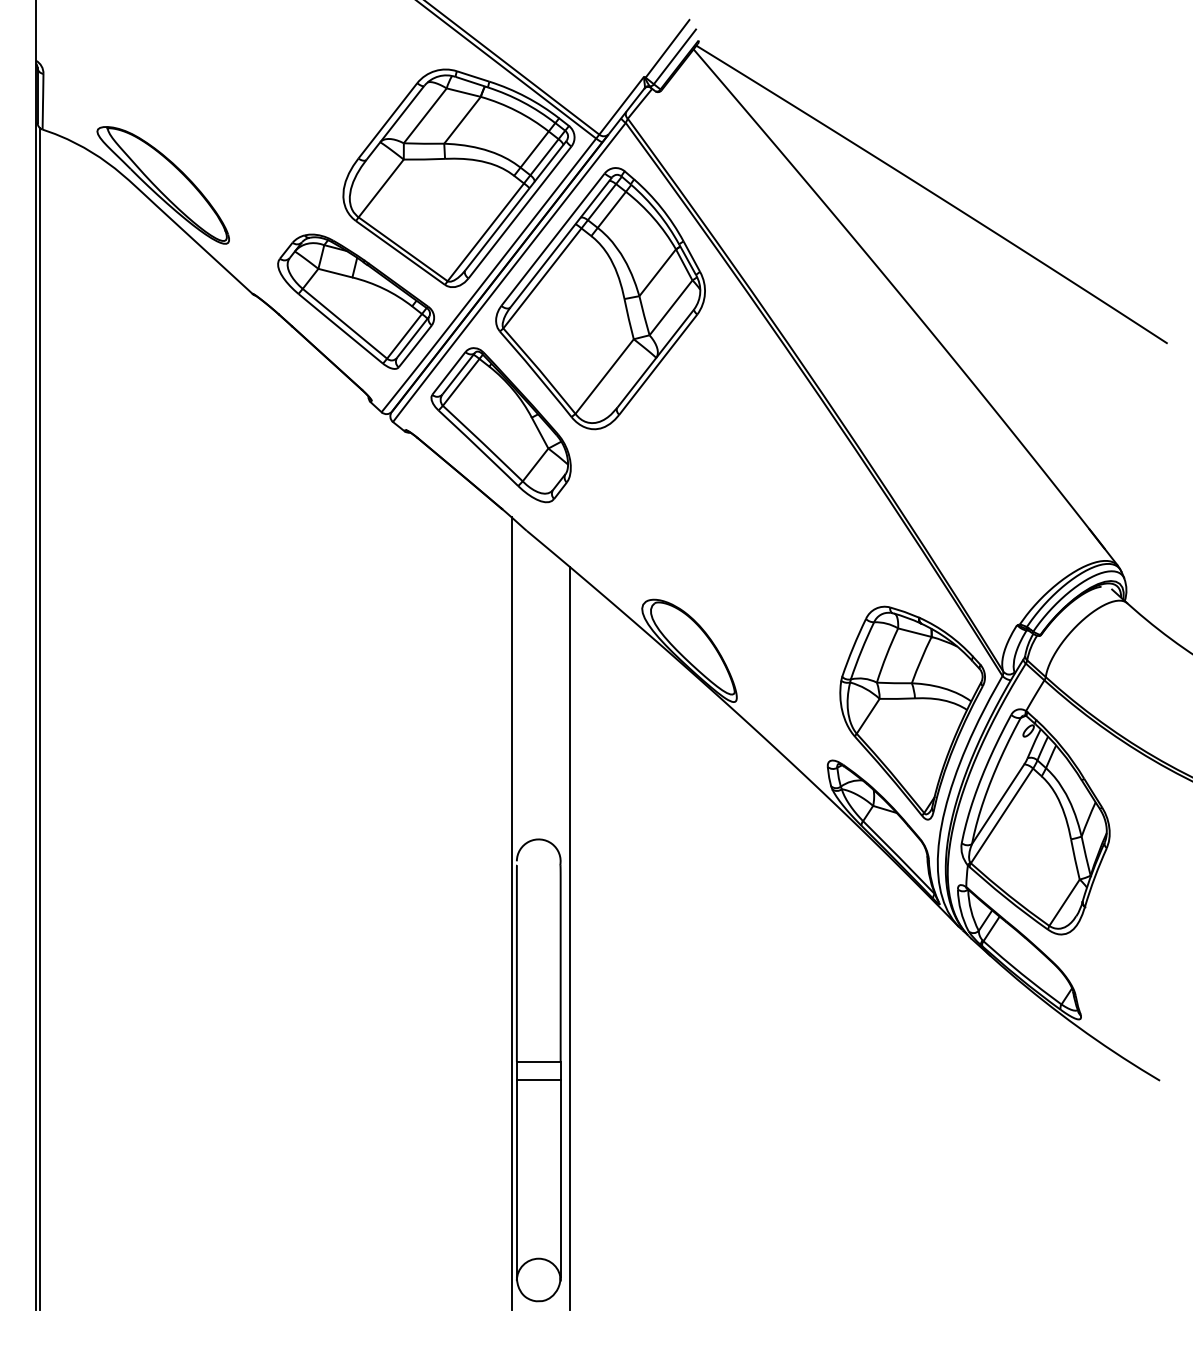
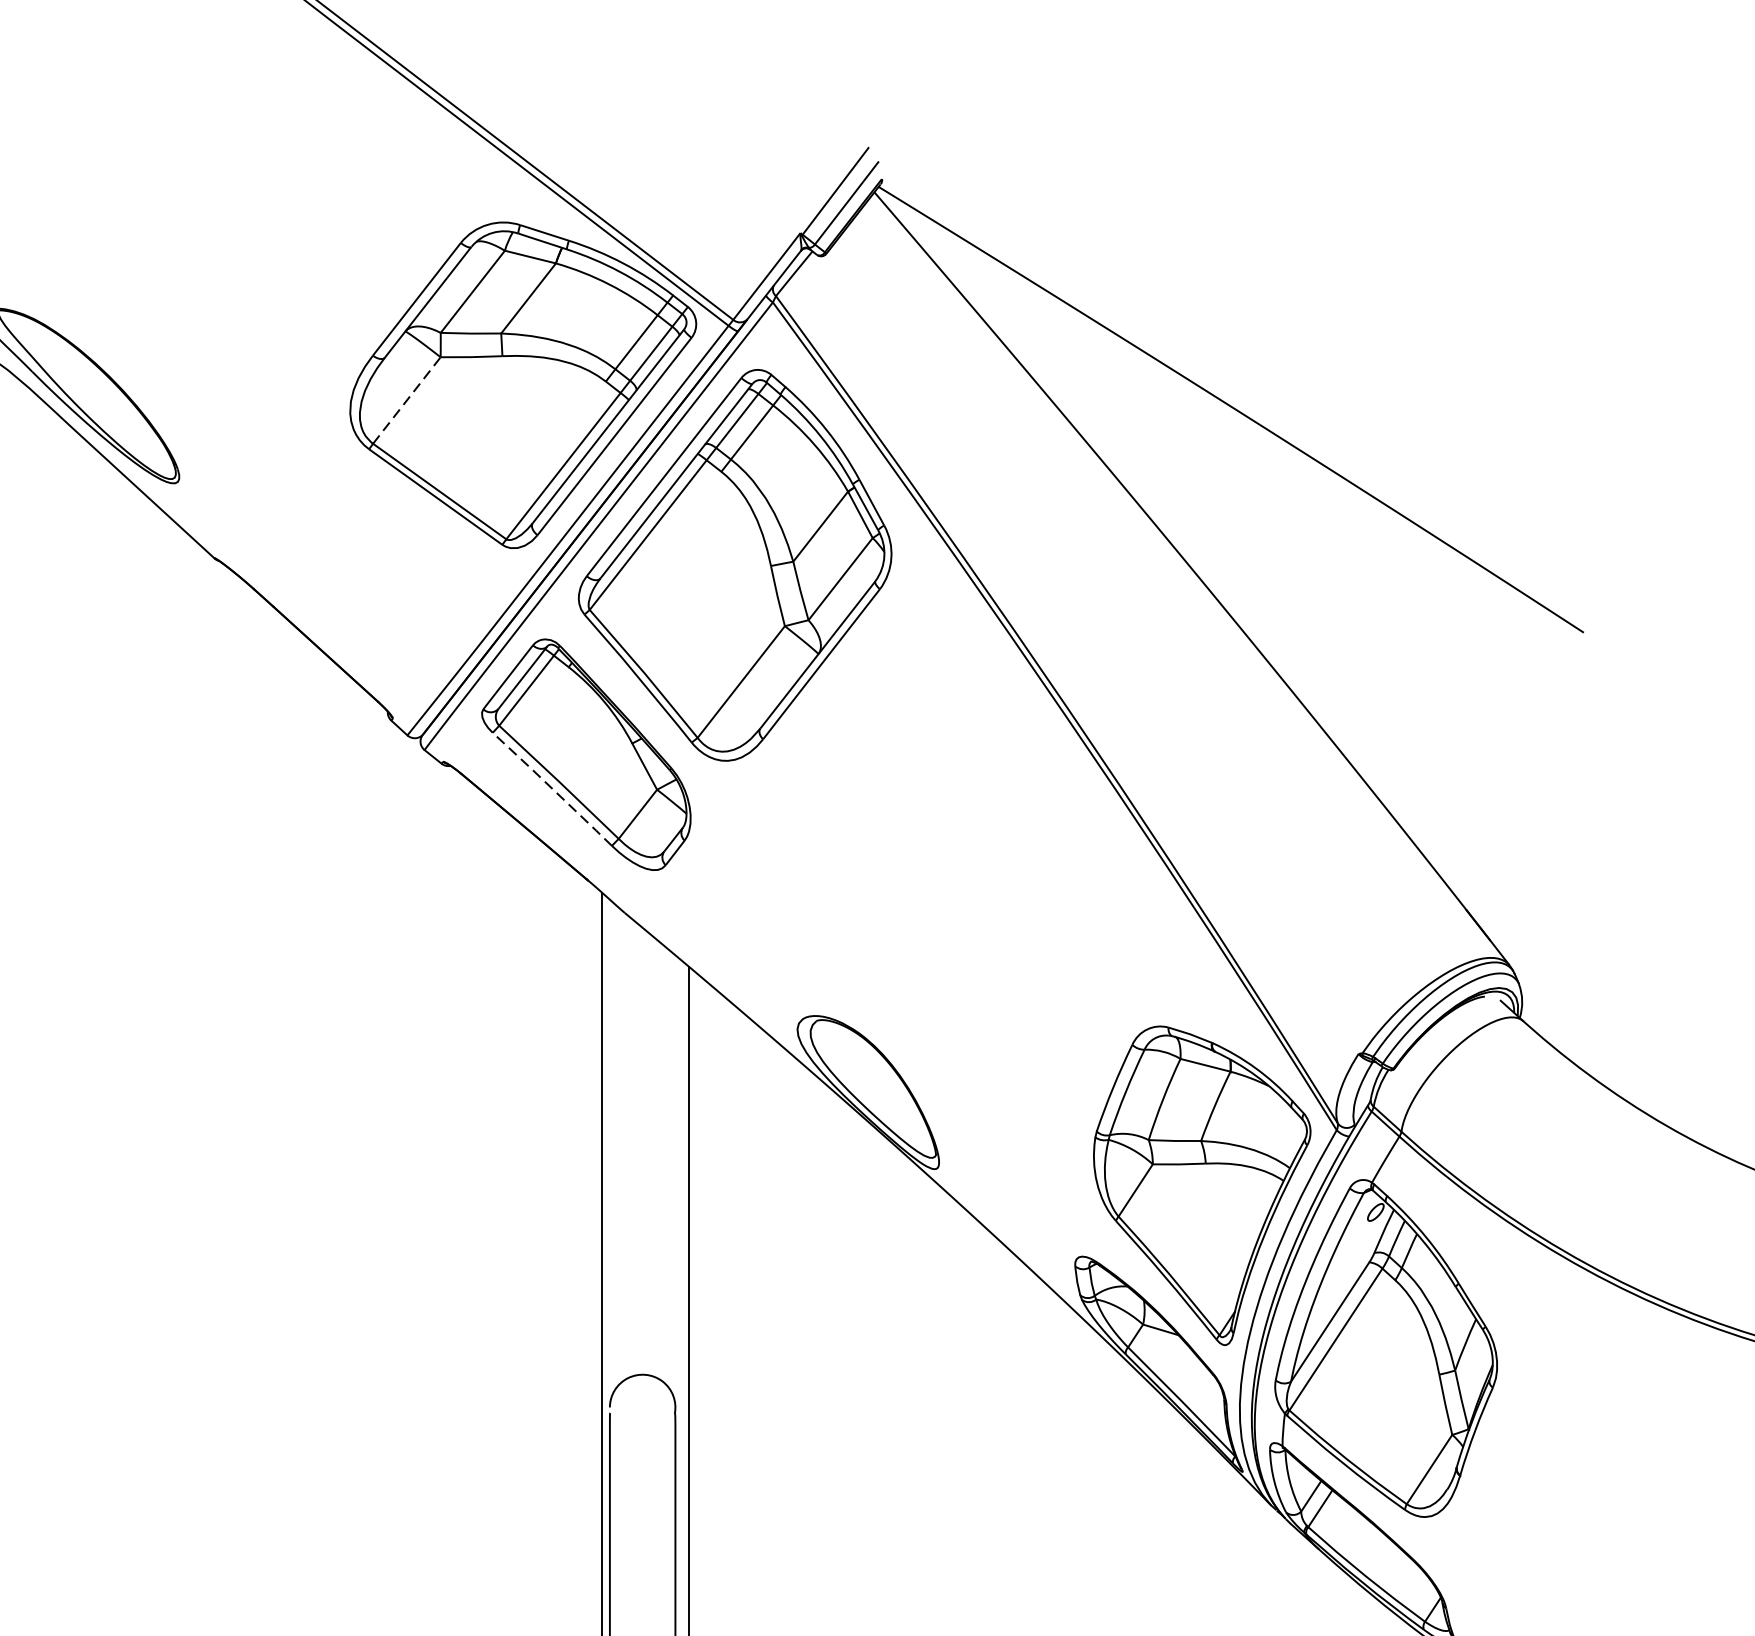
line: (381, 188) -> (407, 400), solid -> dashed
part: (355, 301) -> (368, 569), removed
line: (478, 447) -> (552, 788), solid -> dashed

